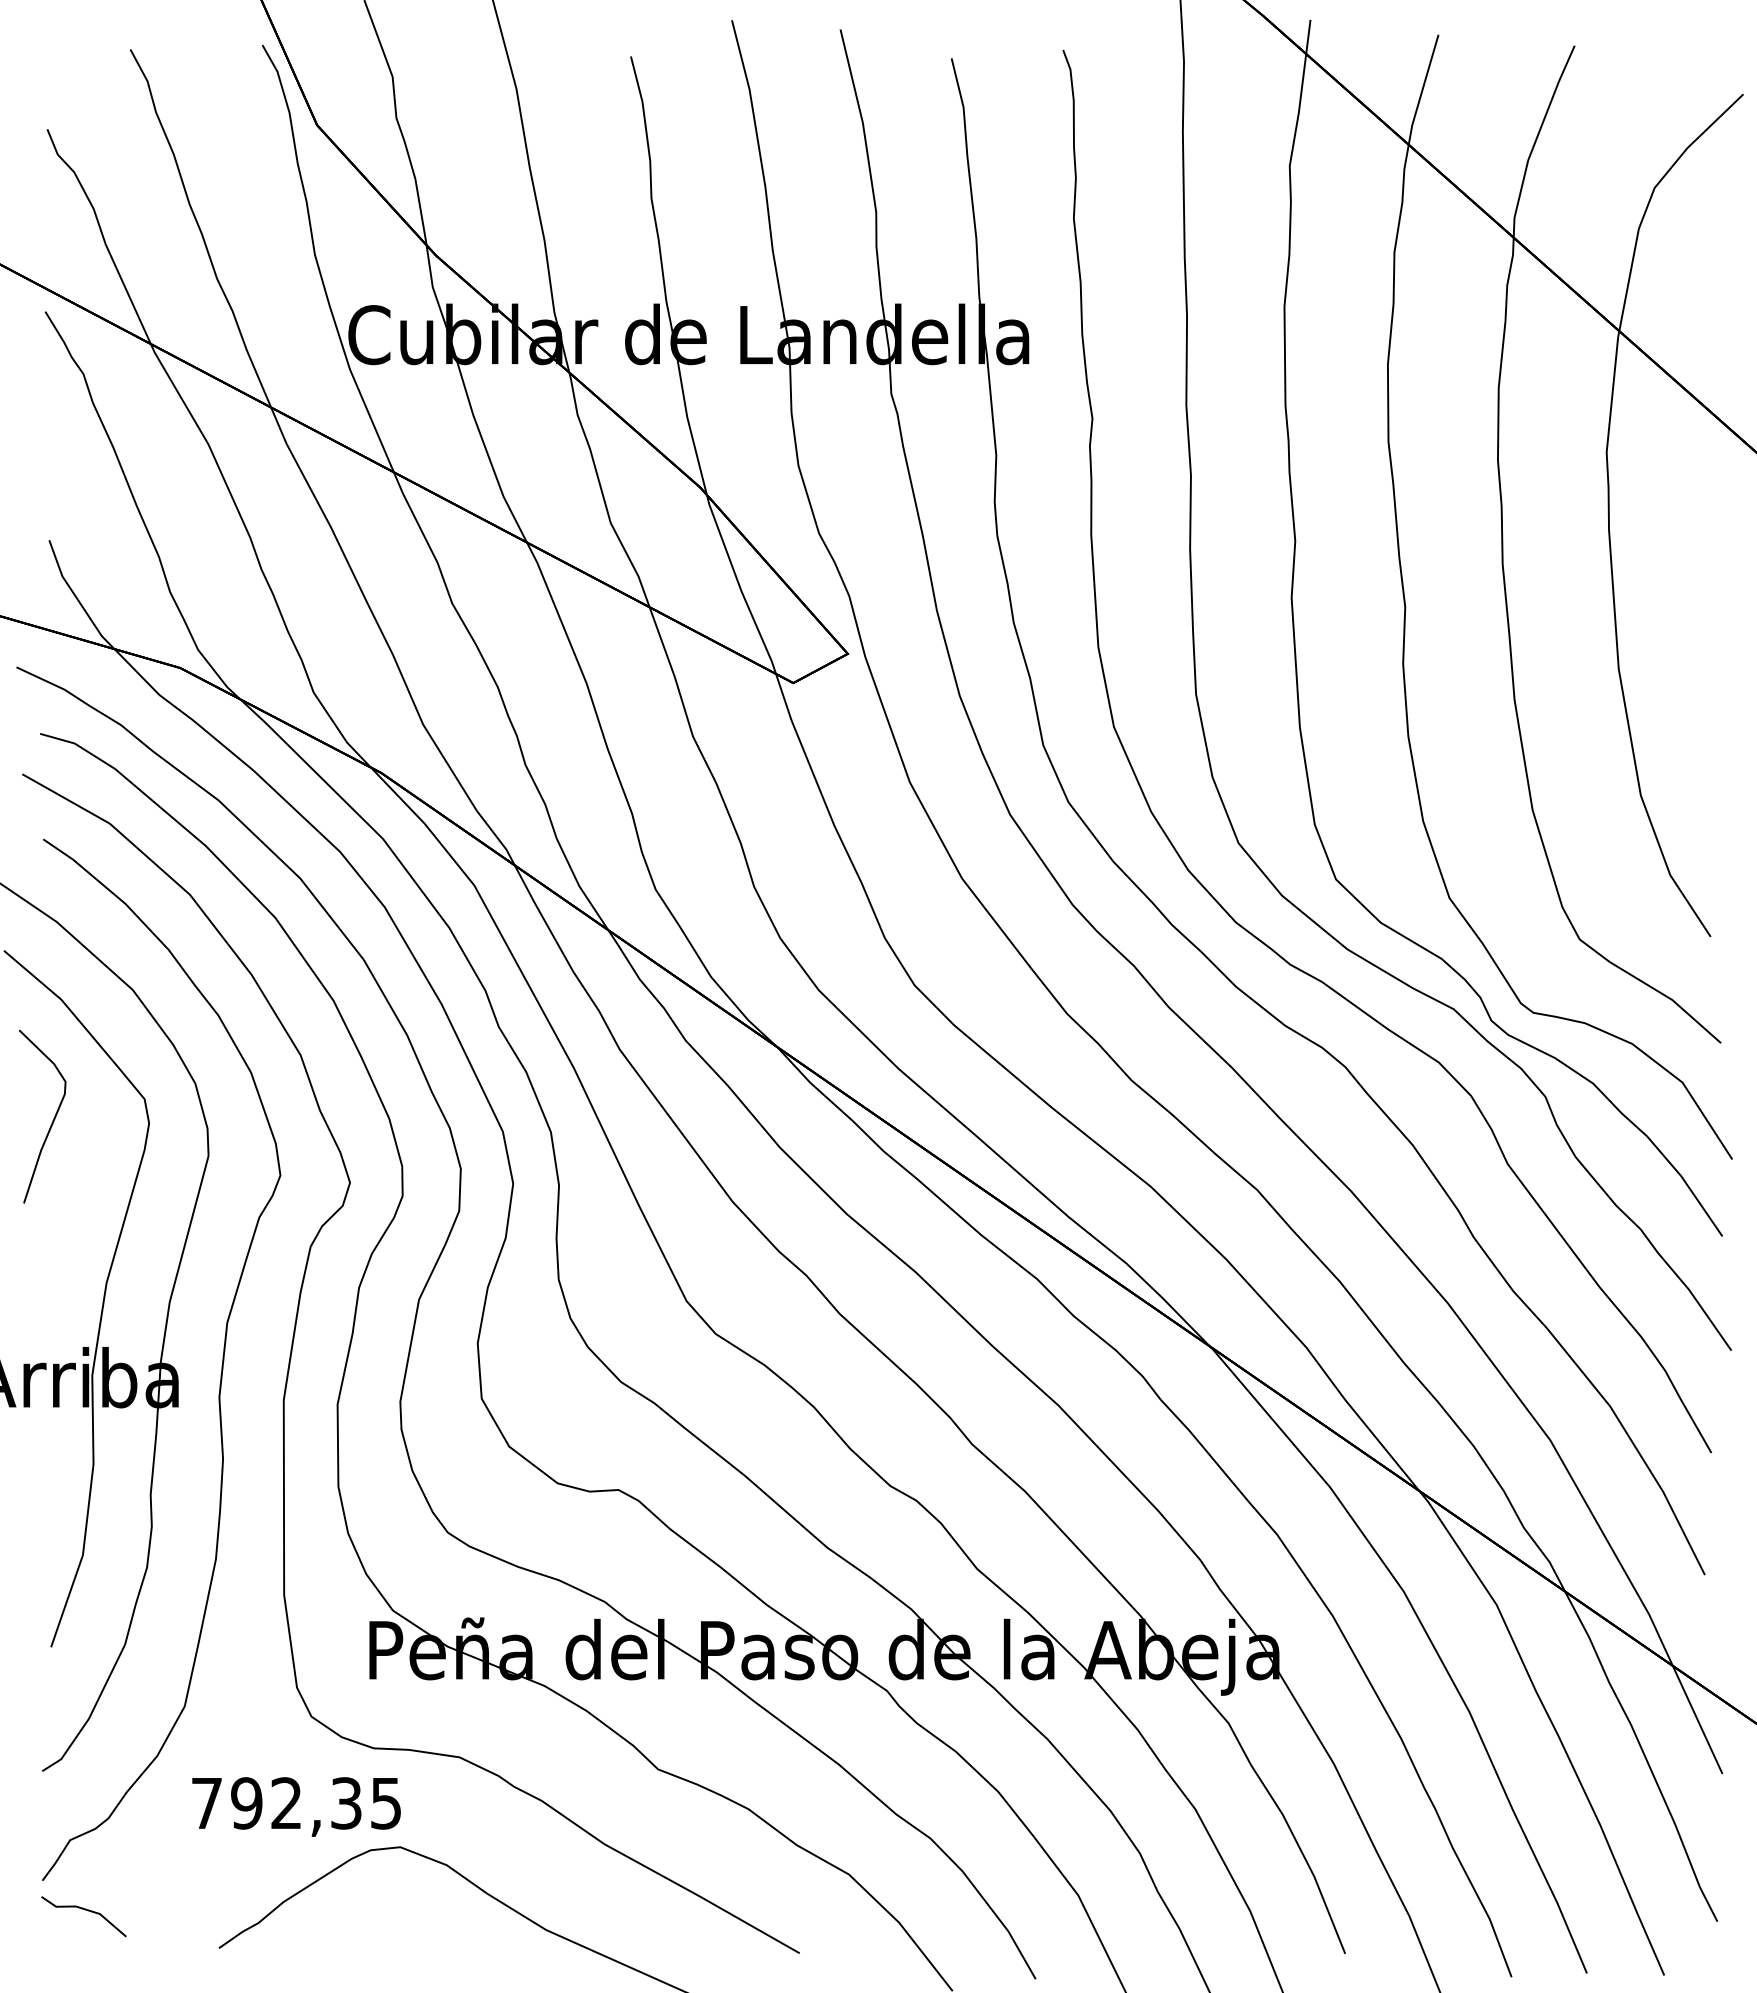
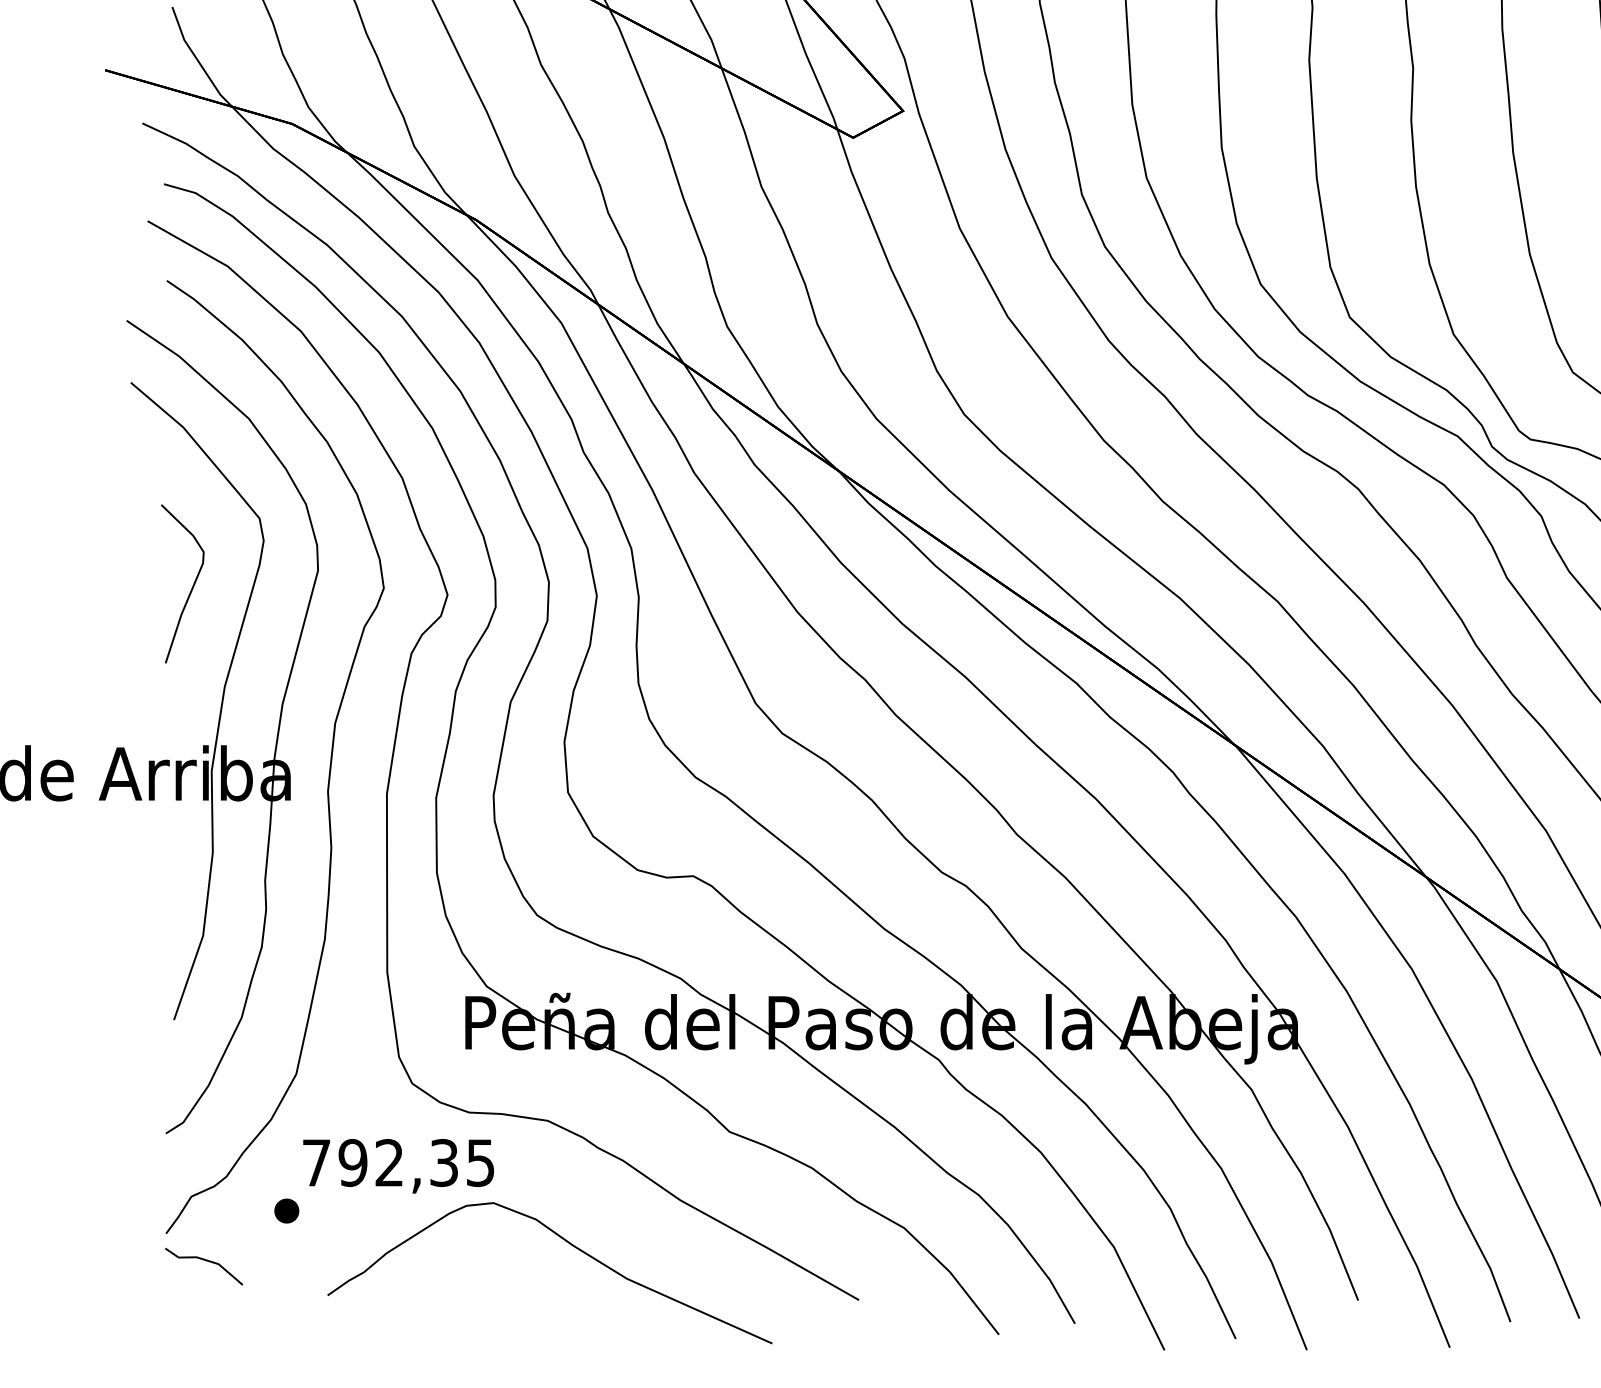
curve: (52, 1120) -> (191, 587), moved
part: (173, 1855) -> (286, 1210), added

